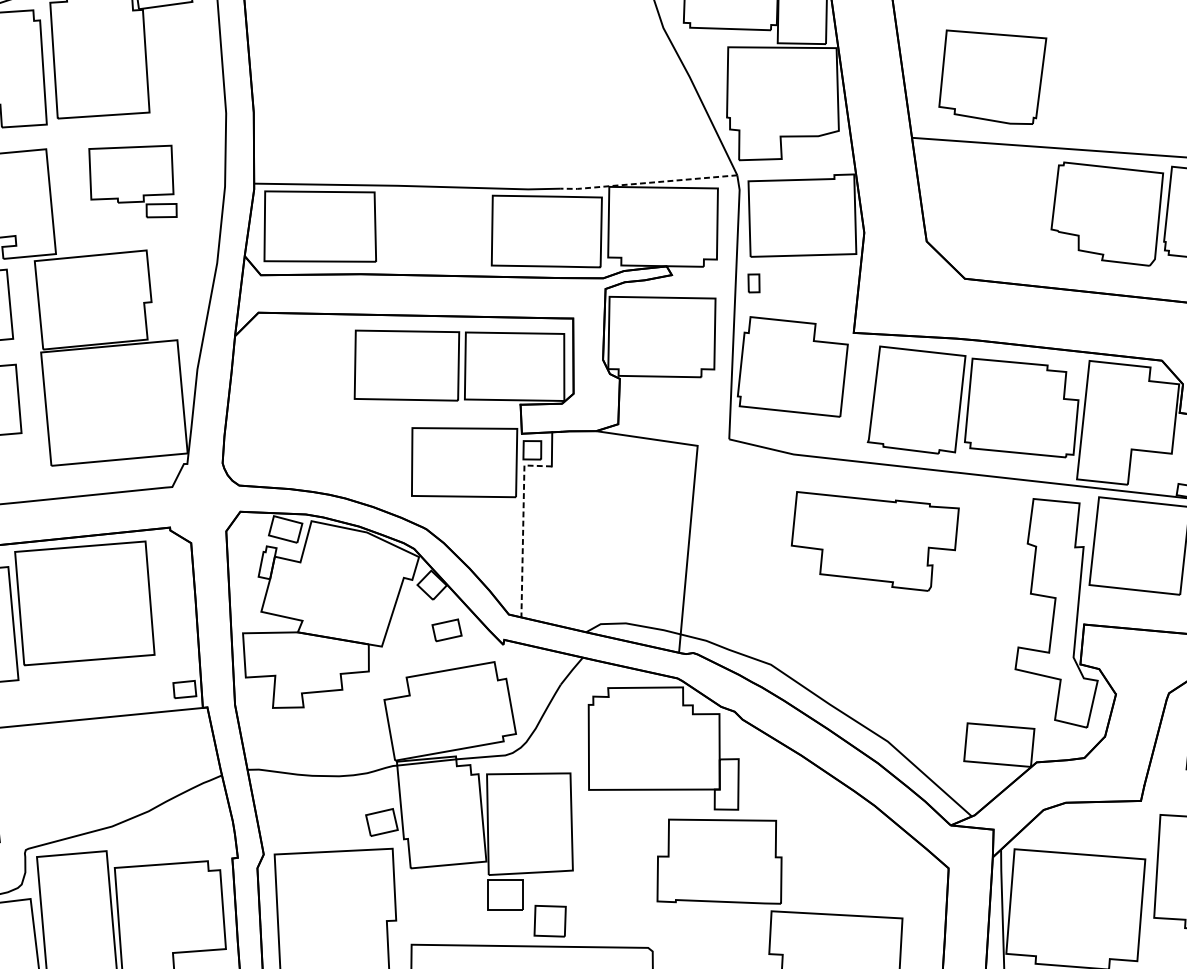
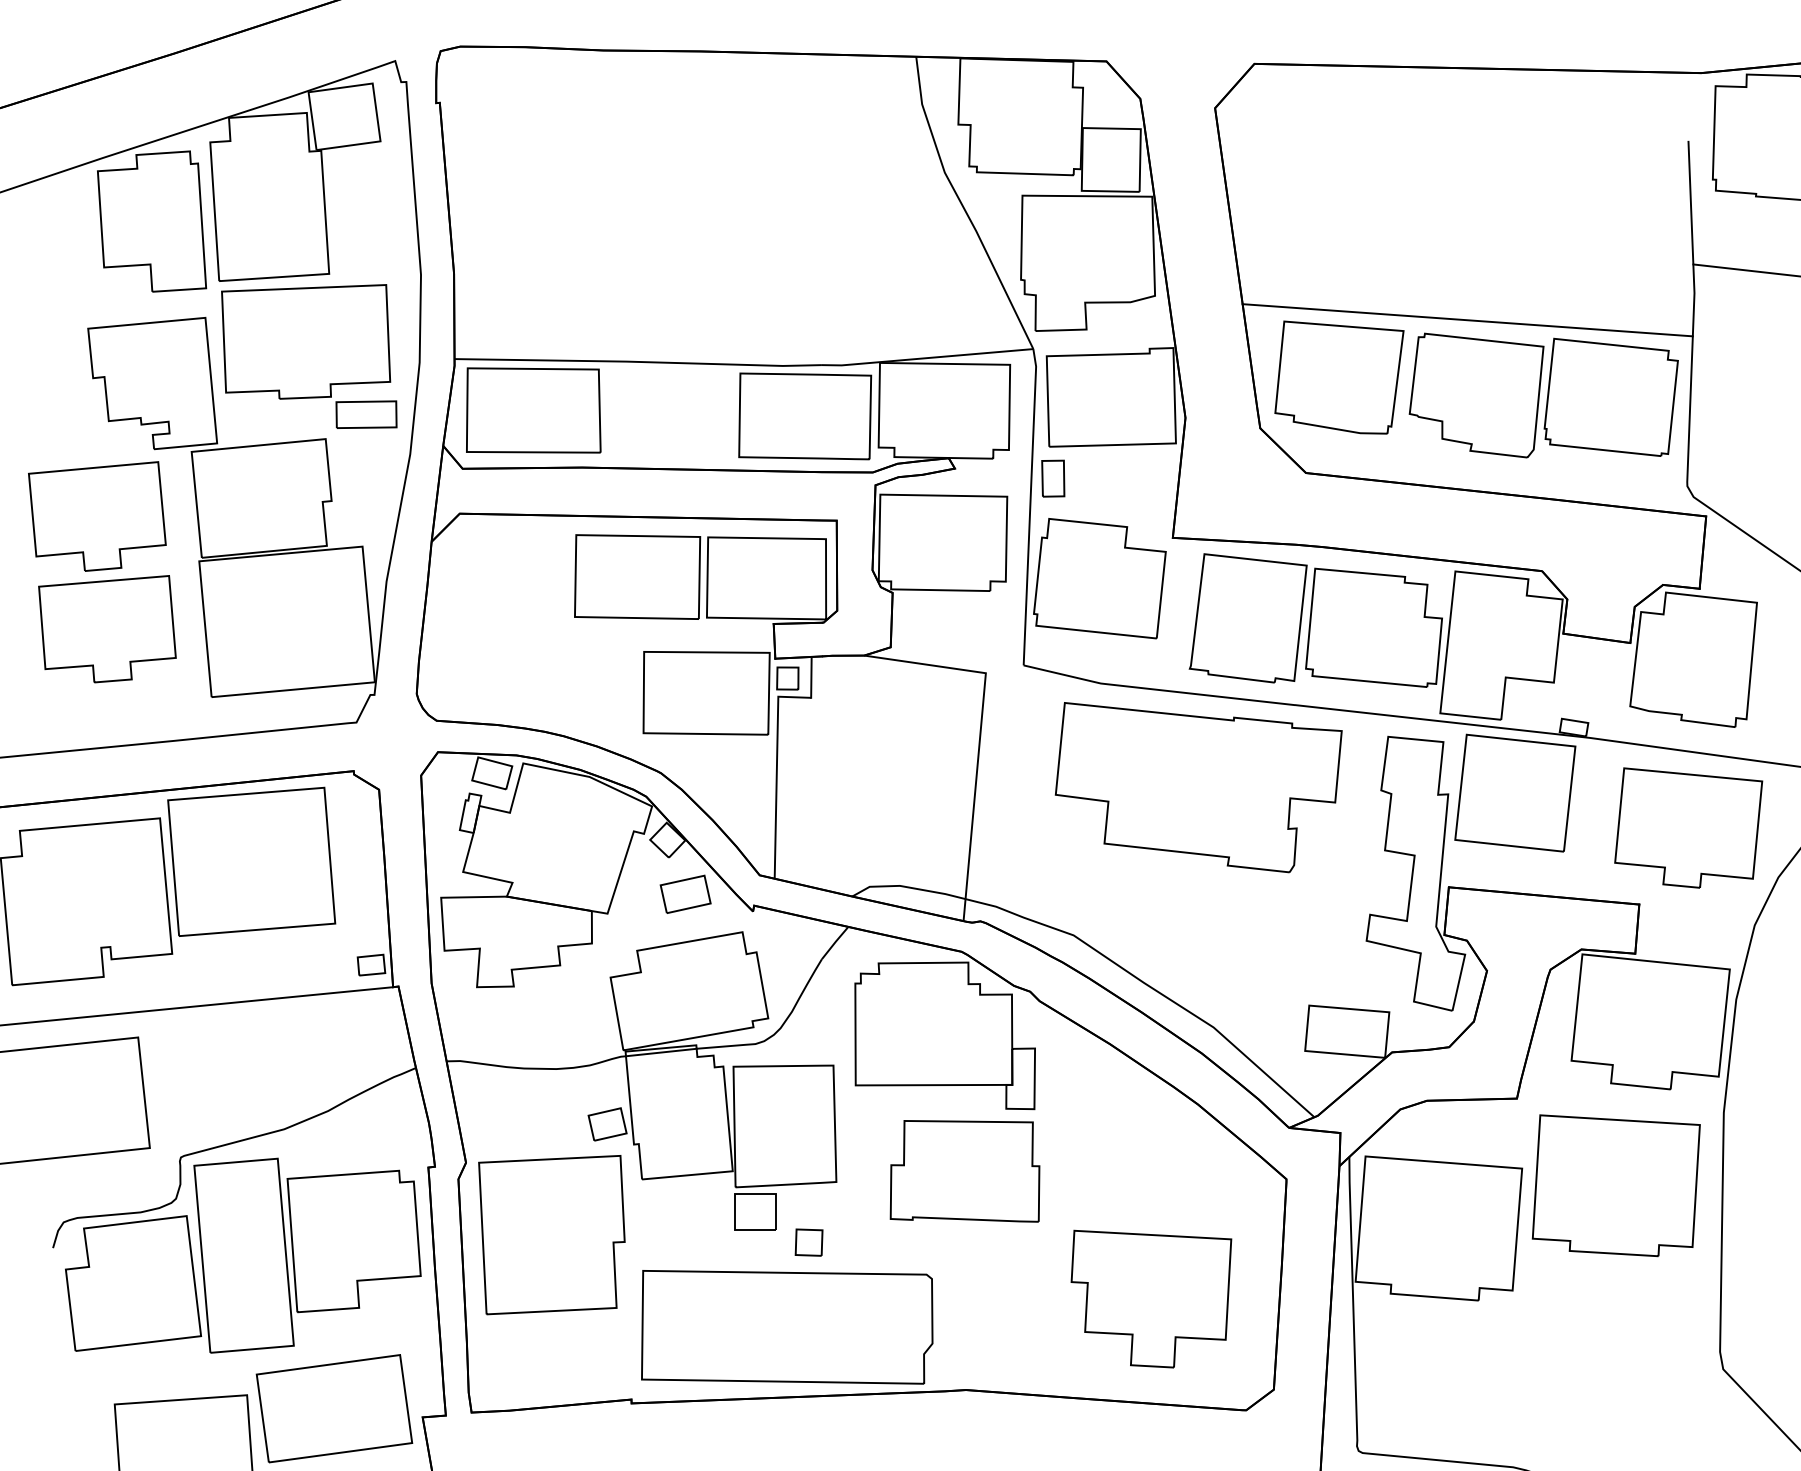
part: (992, 77) -> (1339, 377), moved
part: (133, 181) -> (309, 356), size x1.67
line: (648, 183) -> (927, 358), dashed -> solid
part: (754, 283) -> (1053, 478), size x1.67
line: (522, 527) -> (776, 771), dashed -> solid
part: (875, 541) -> (1198, 787), size x1.43
part: (446, 629) -> (685, 893), size x1.43
part: (719, 861) -> (964, 1171), moved
part: (549, 921) -> (808, 1242), size x0.71

